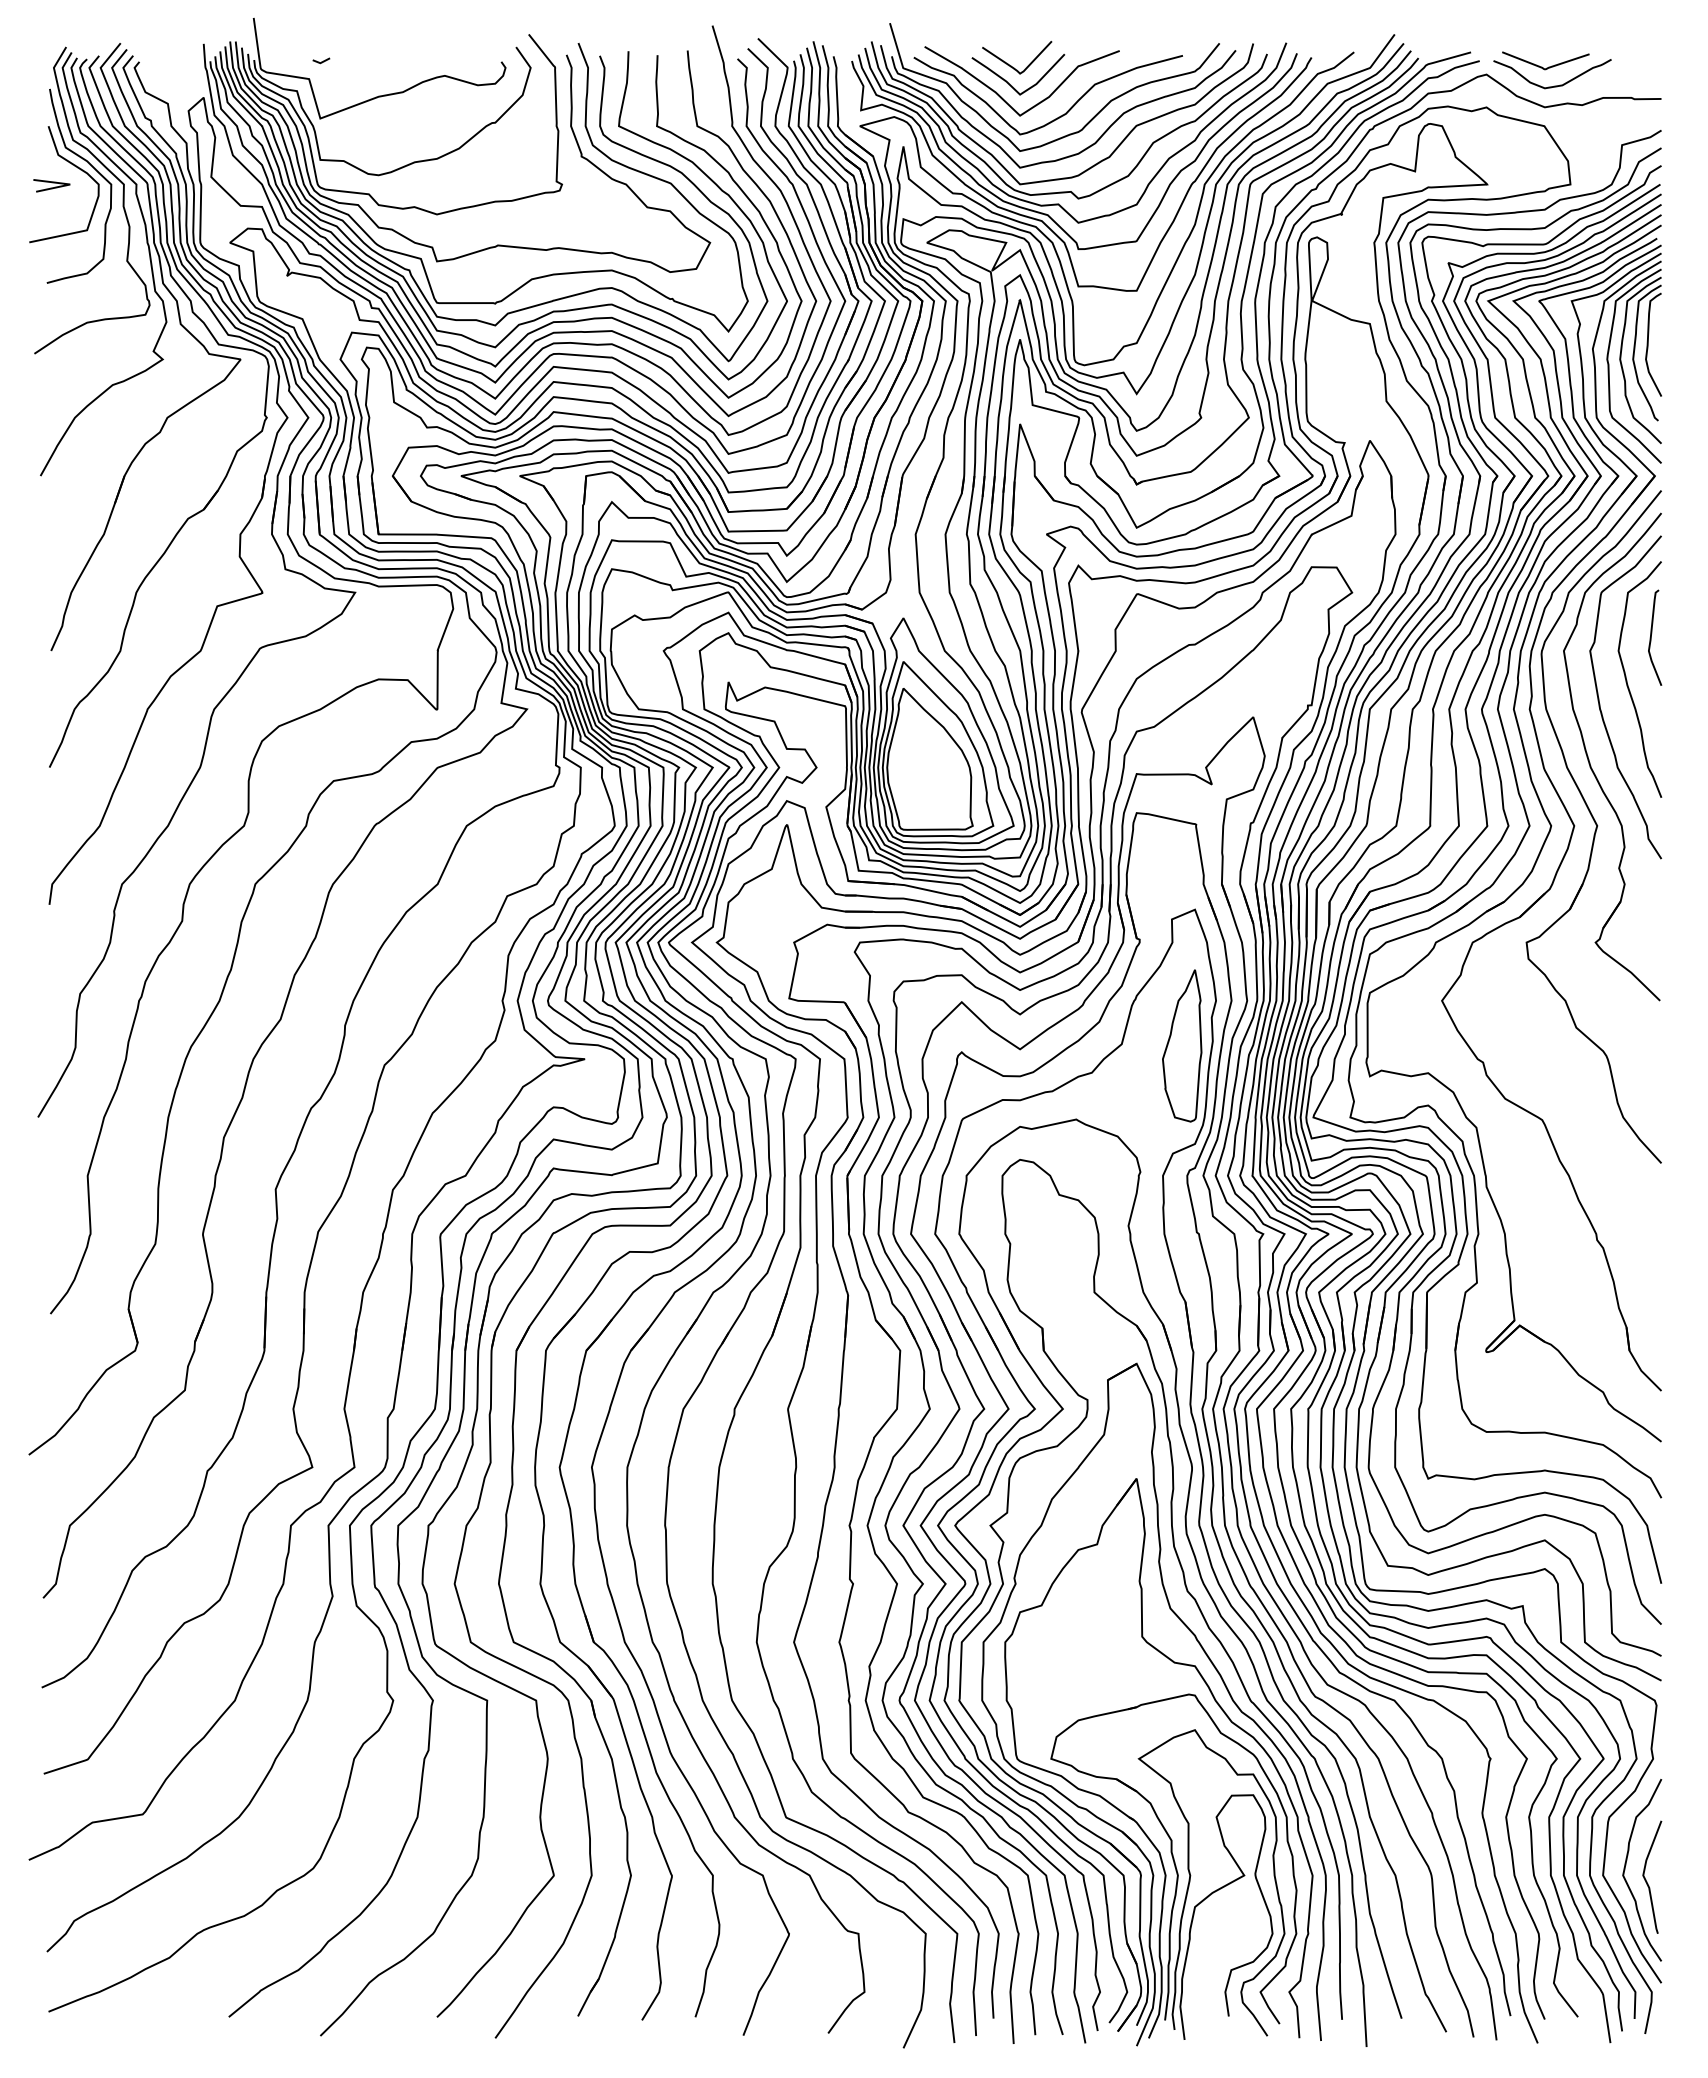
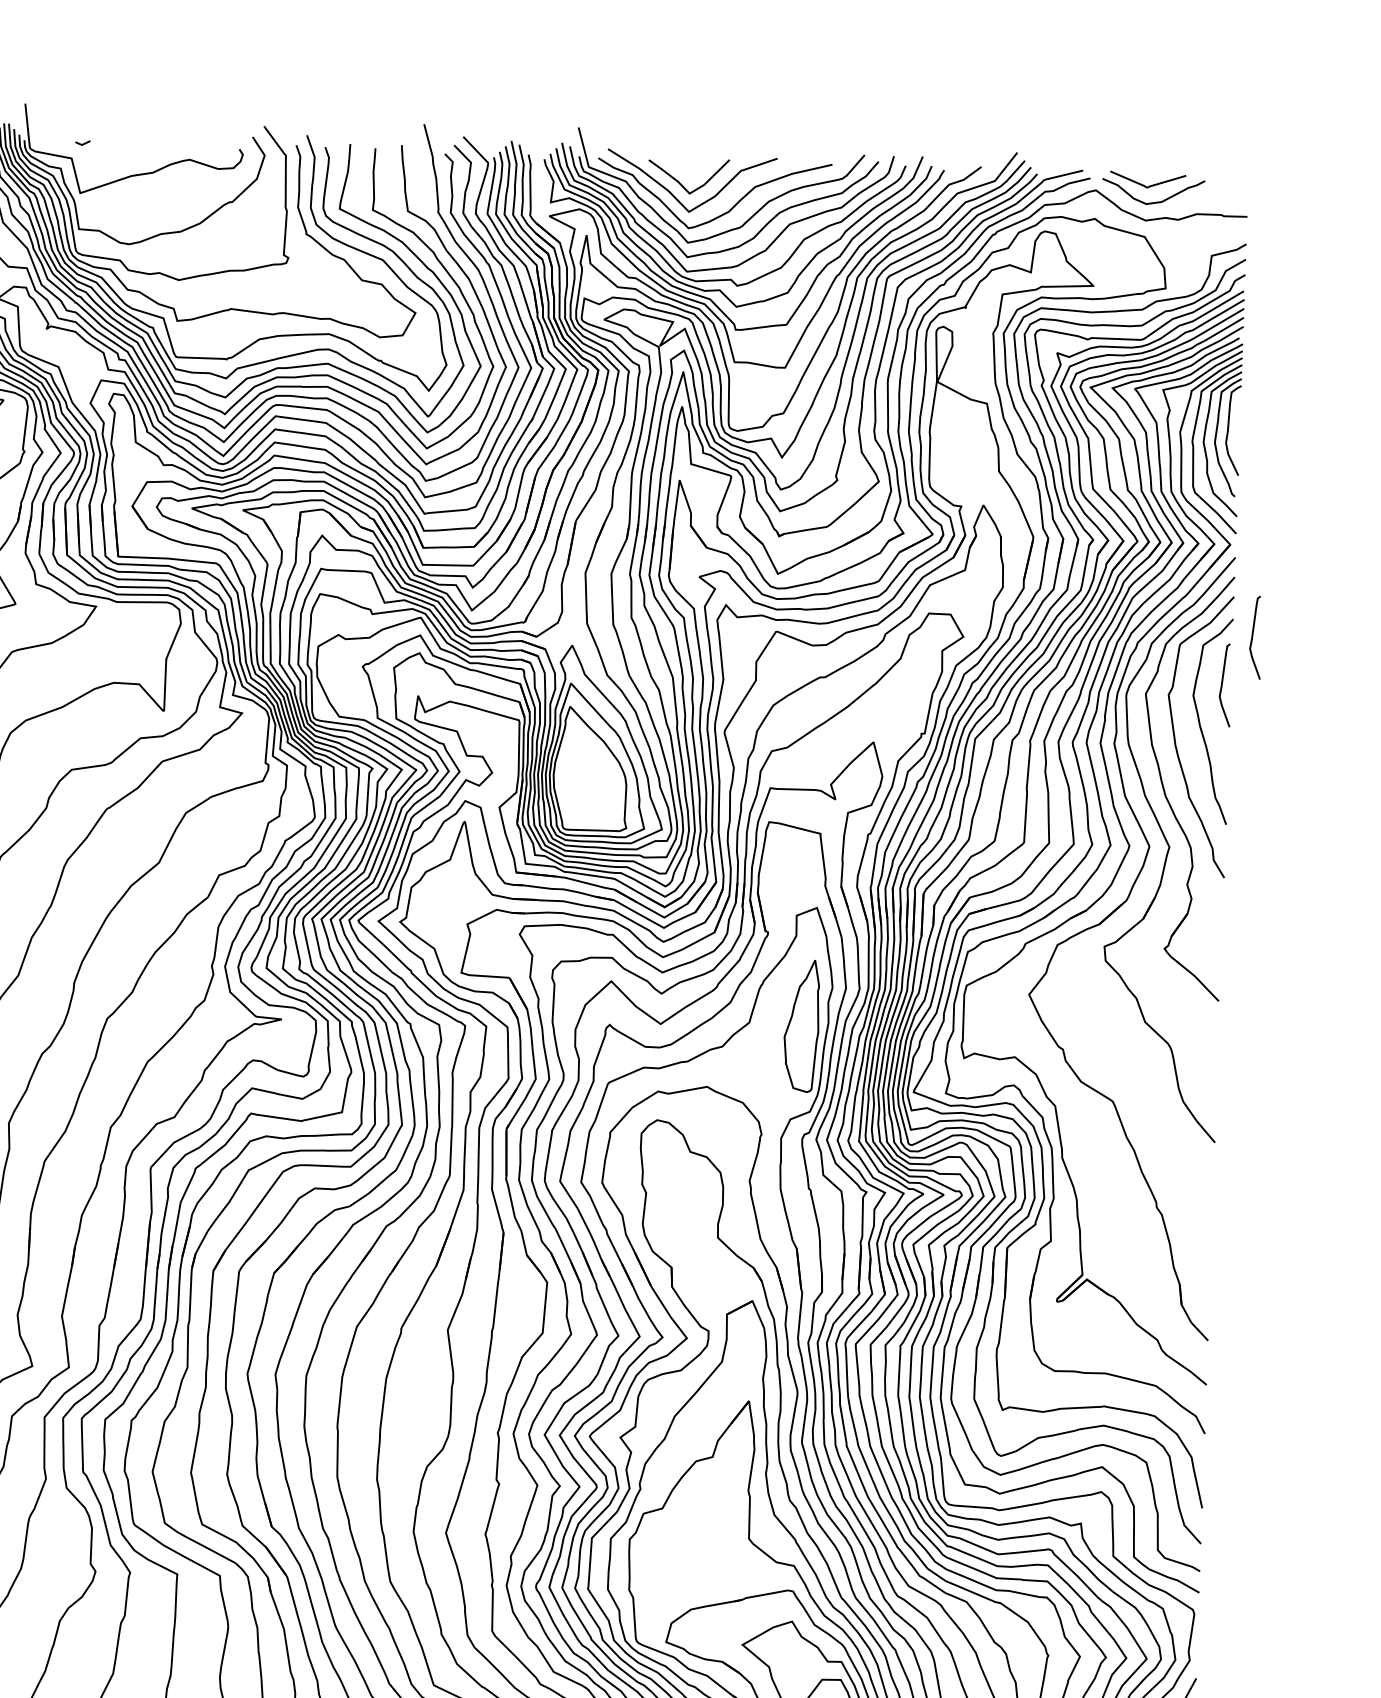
curve: (1011, 65) -> (683, 168), removed
curve: (1684, 581) -> (1252, 637), added

